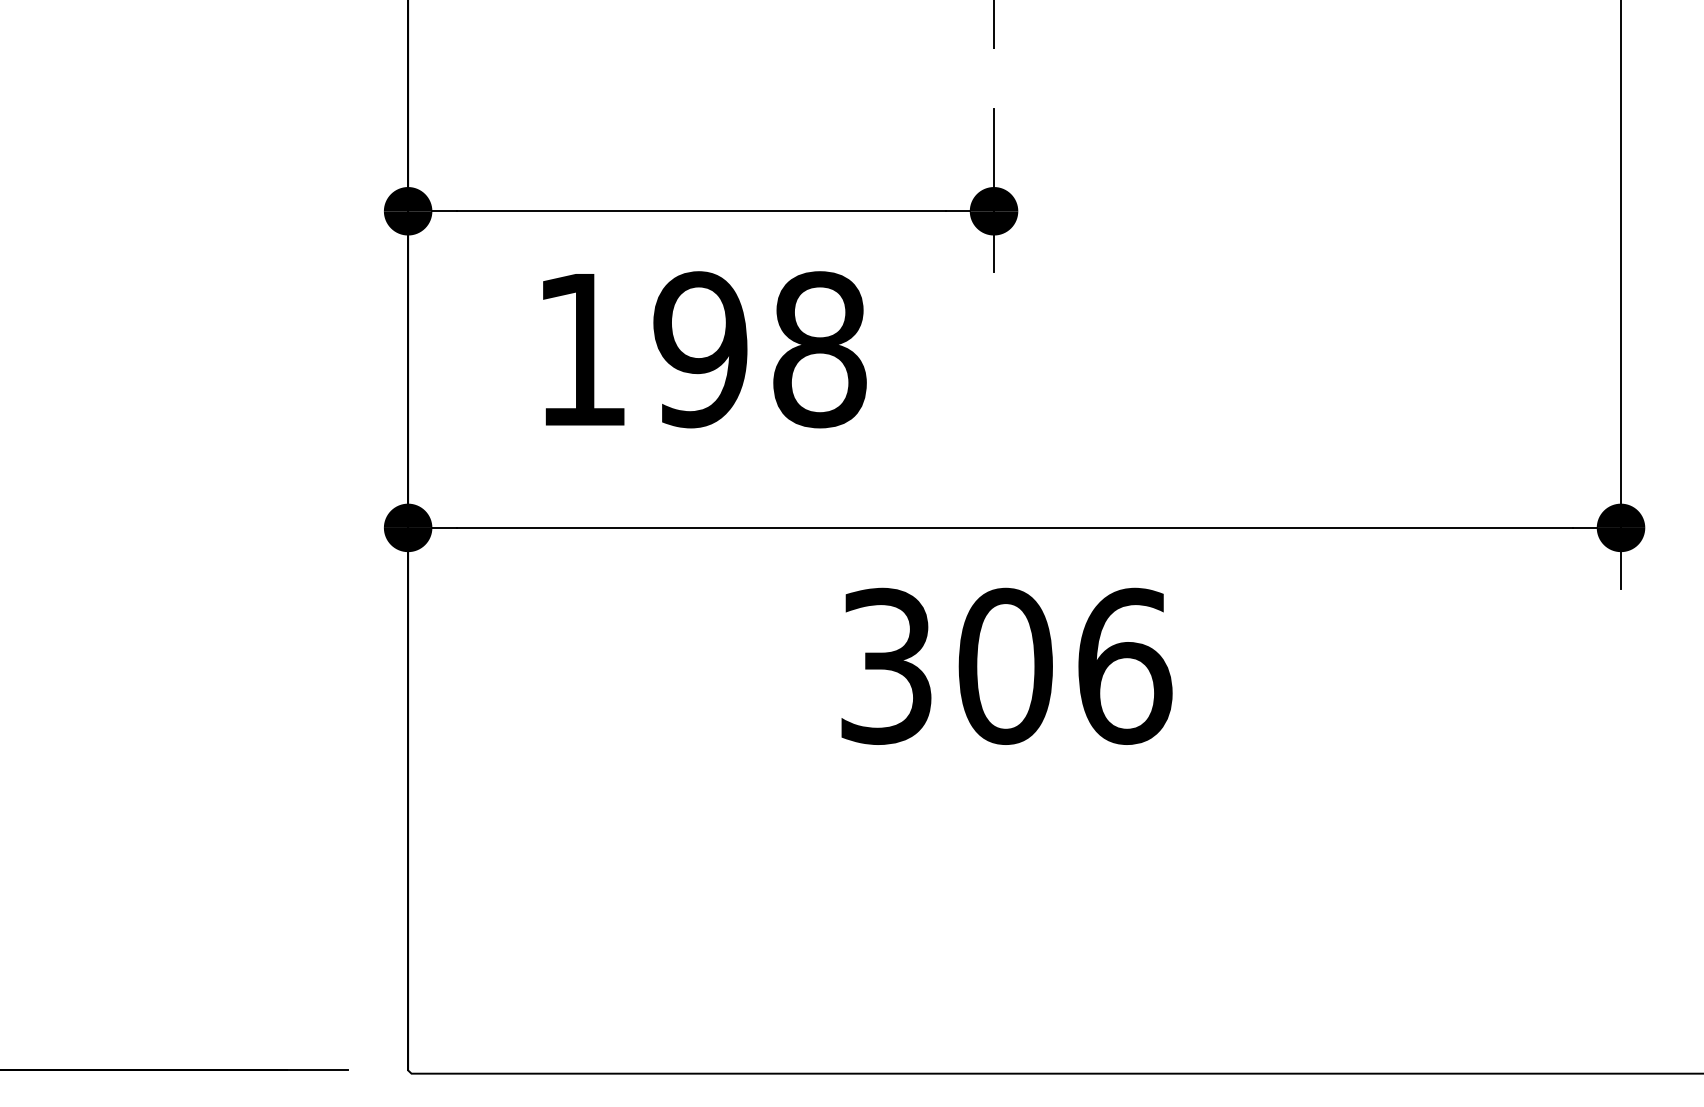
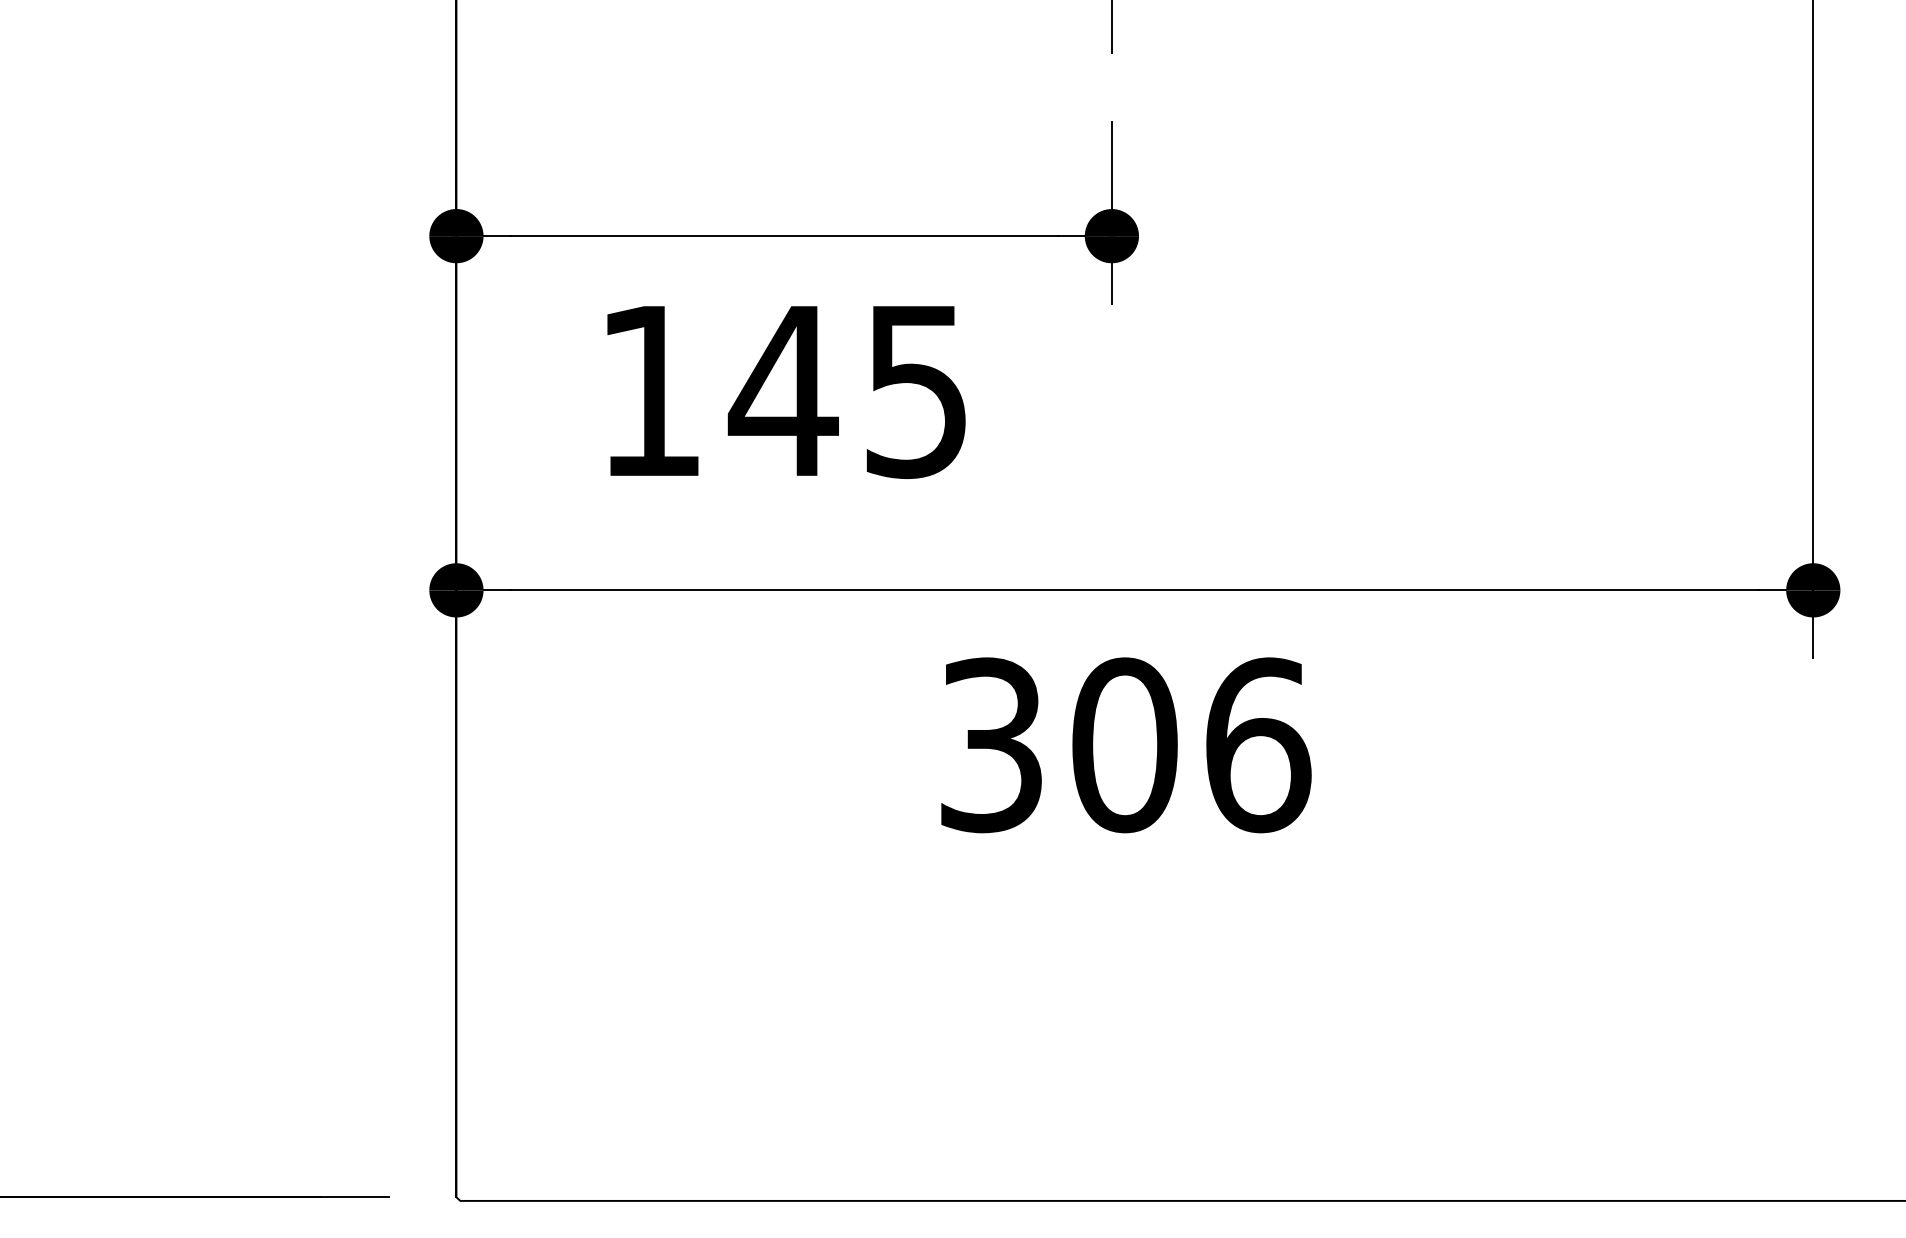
text: (758, 349) -> (848, 390), 198 -> 145

